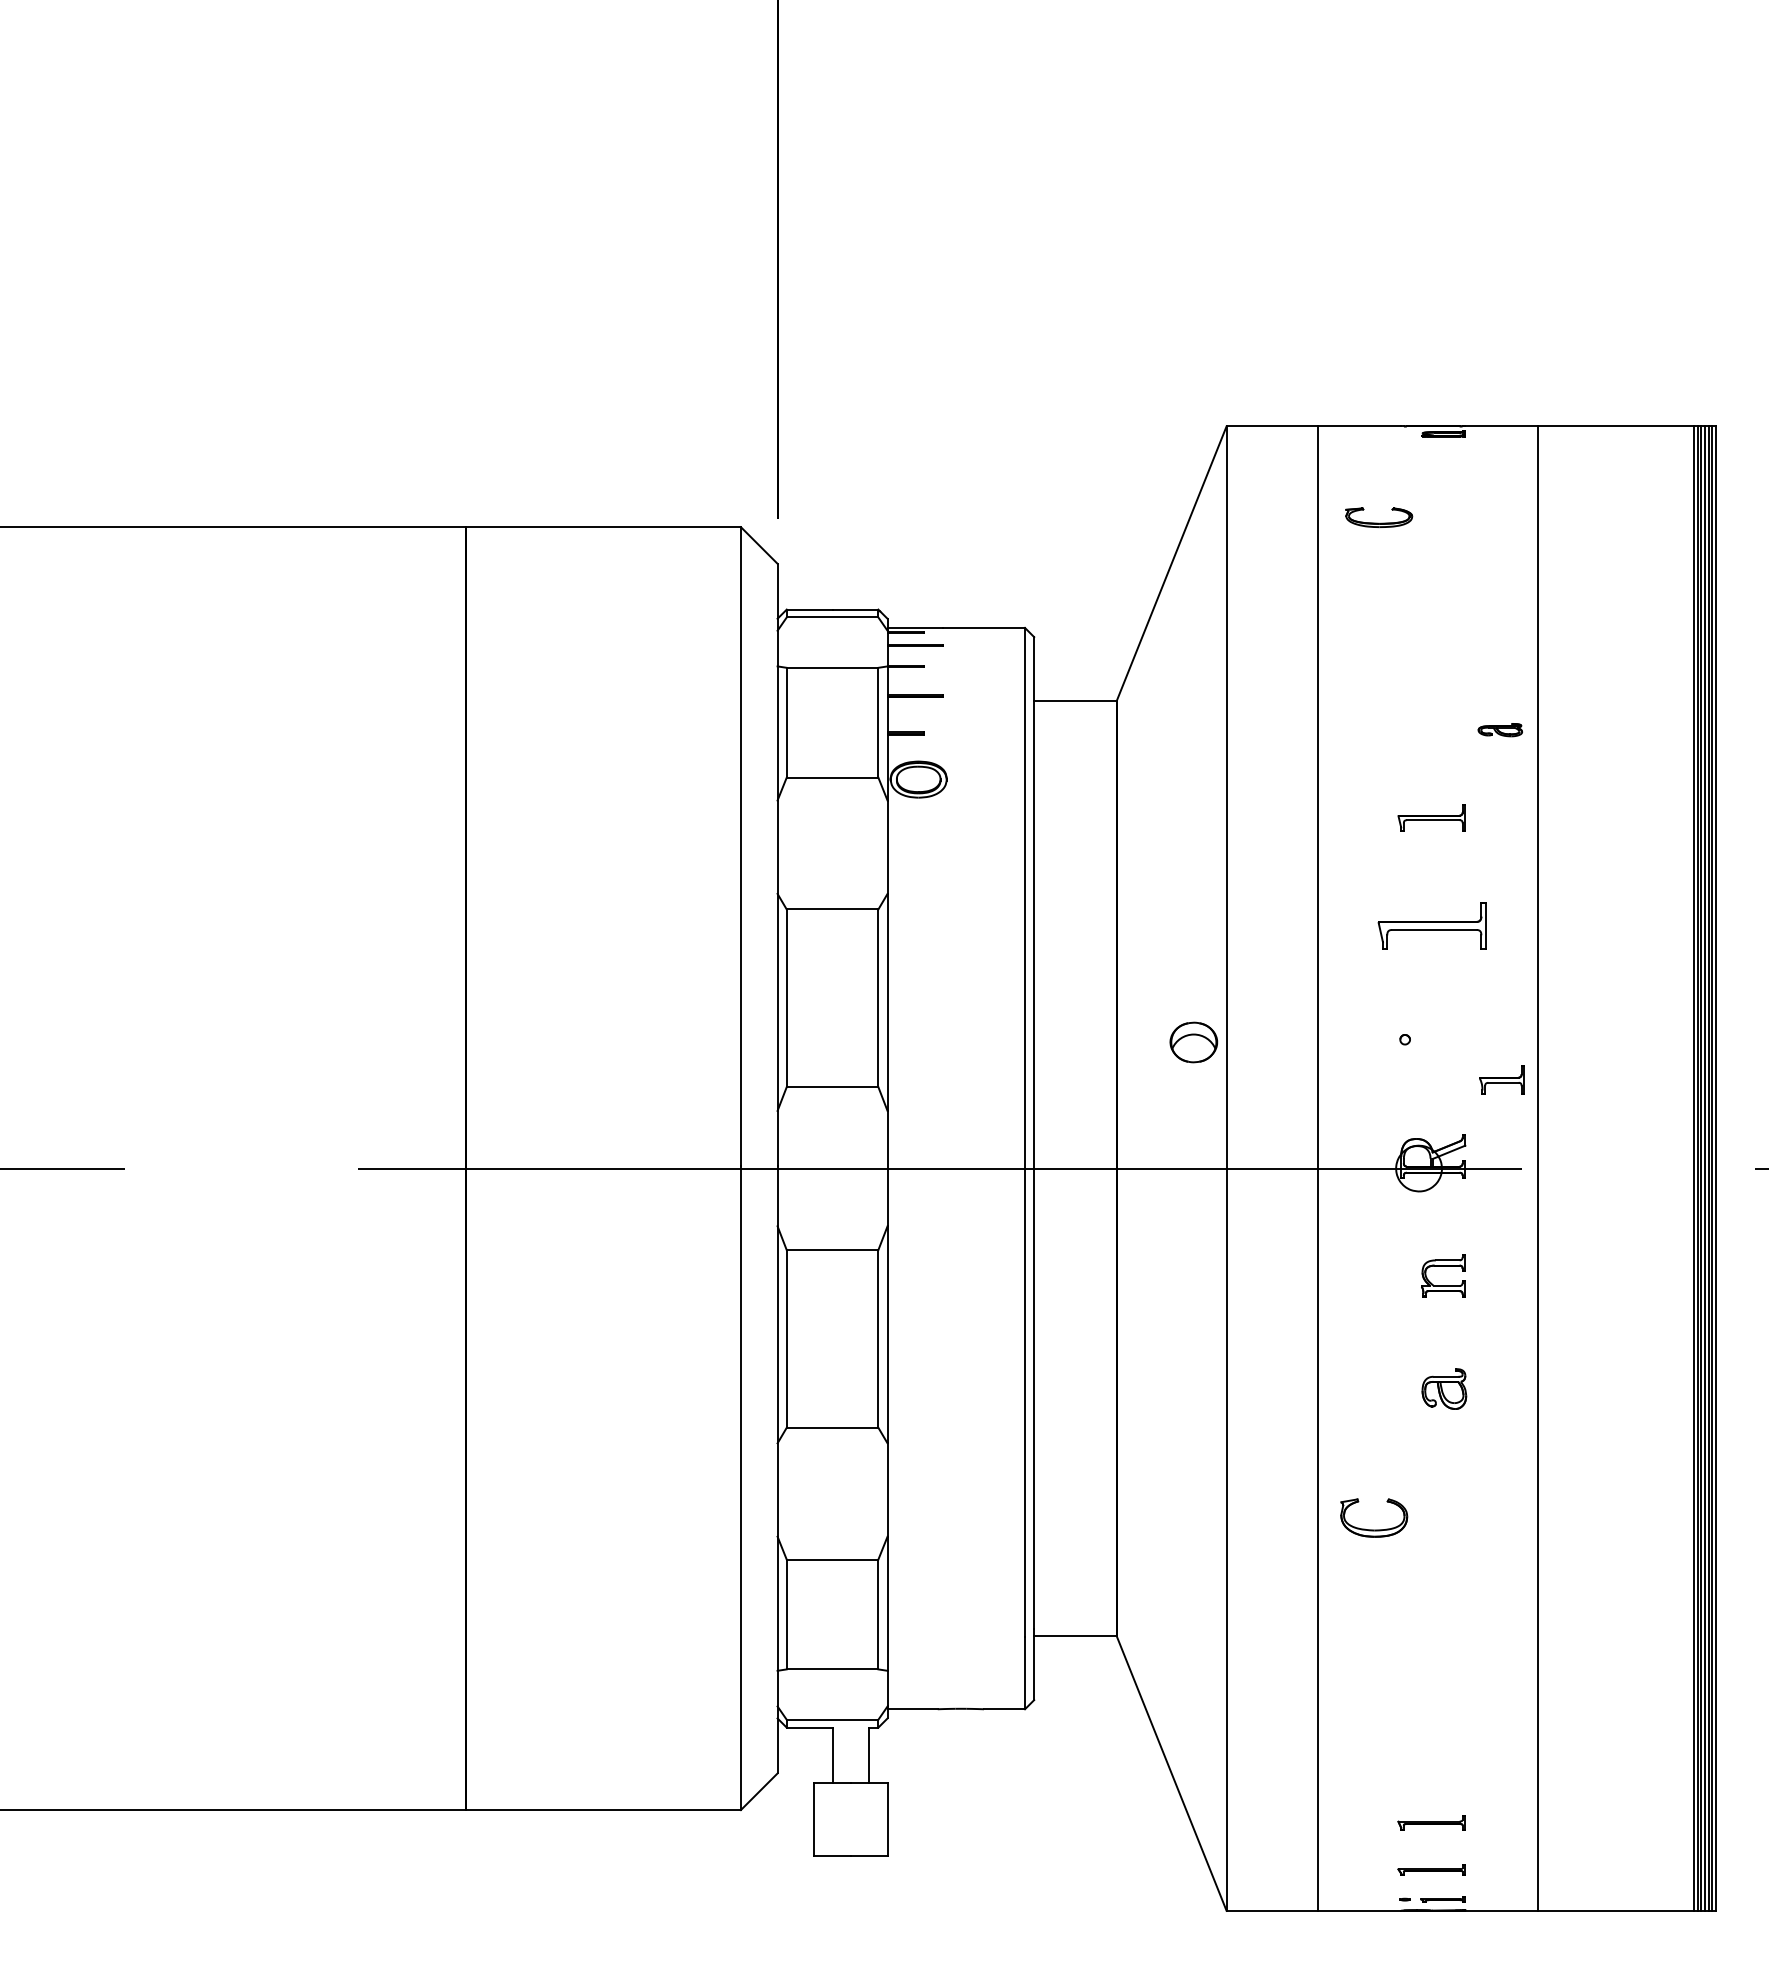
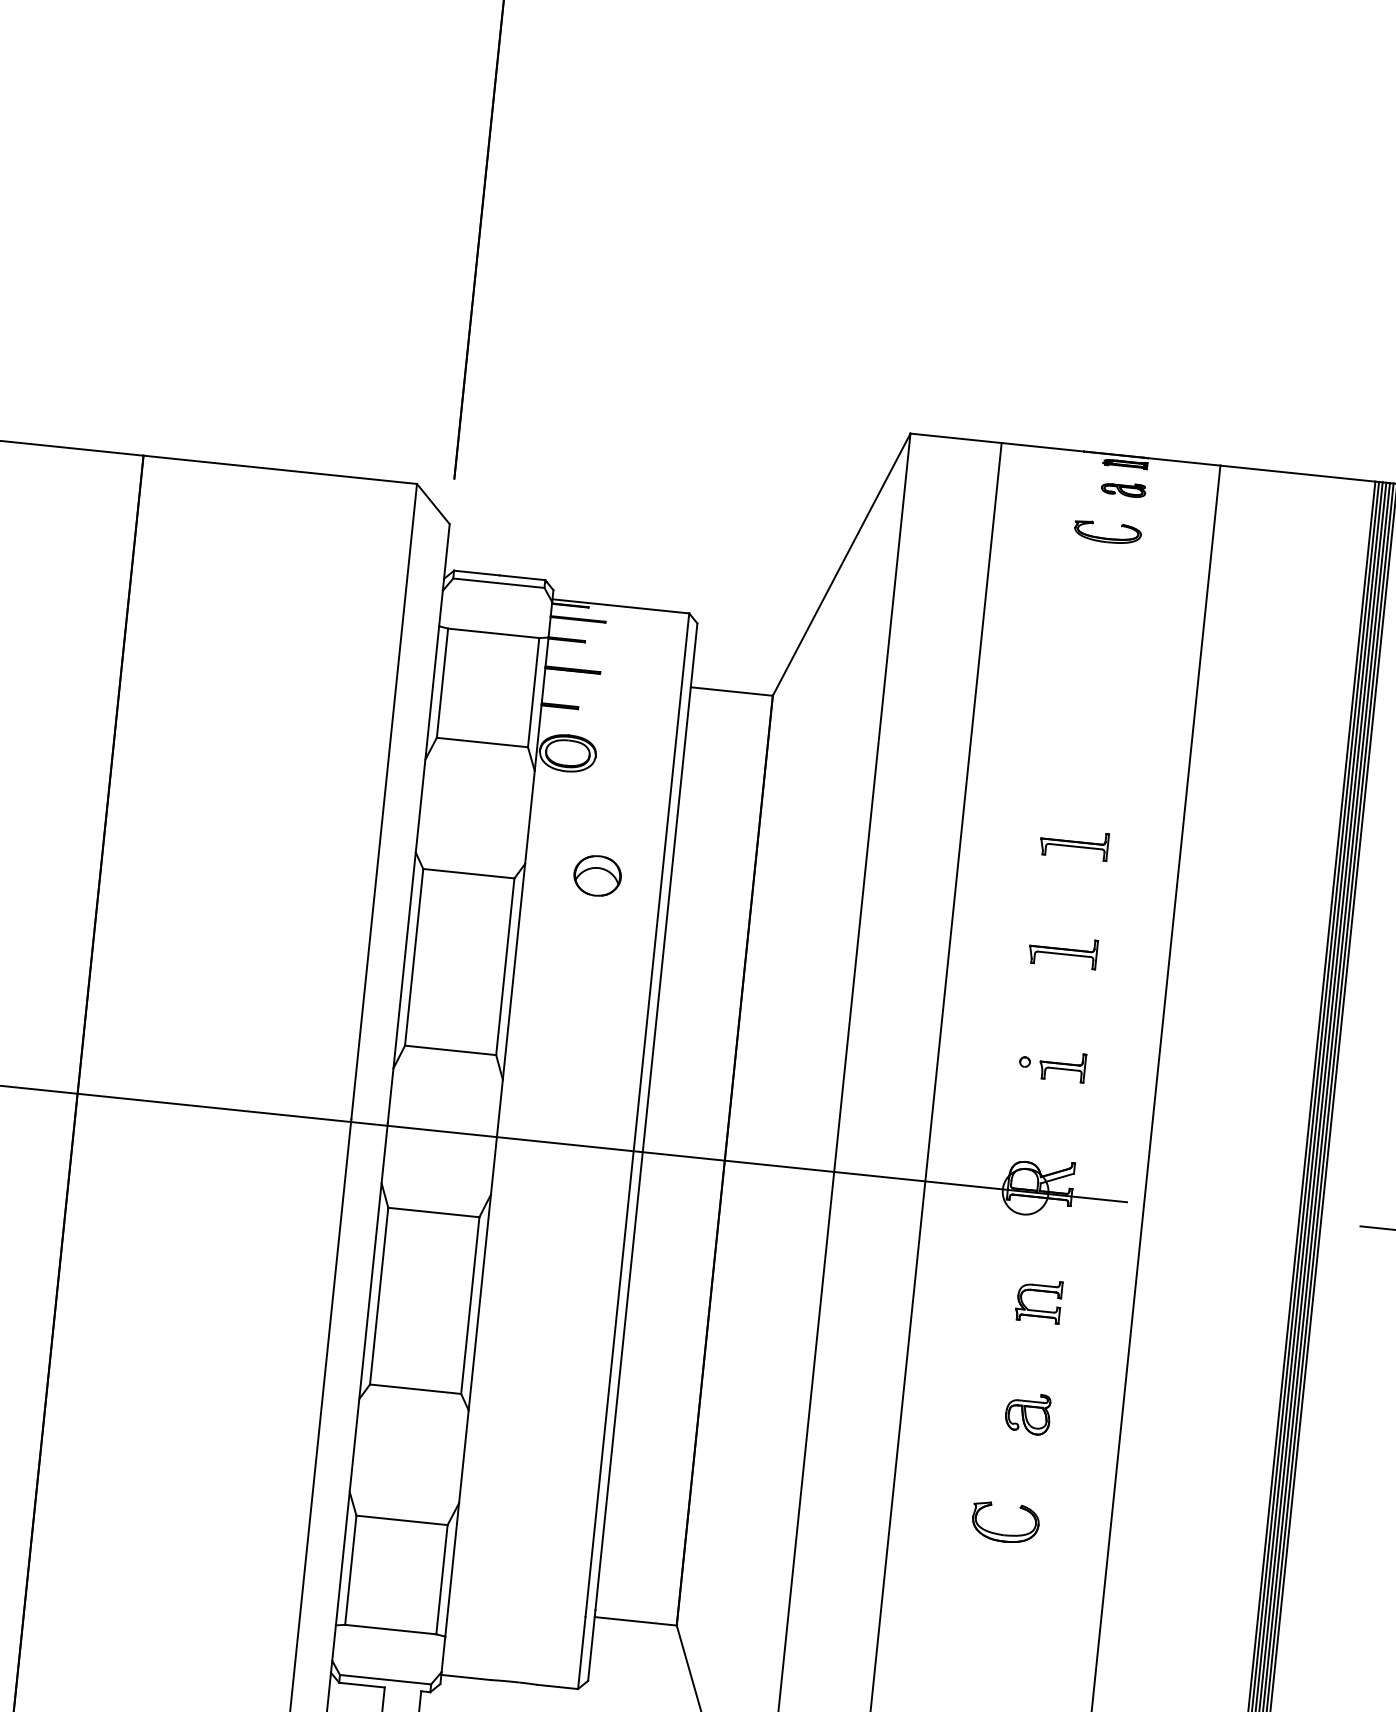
part: (1379, 517) -> (1108, 532), moved
part: (1499, 730) -> (1122, 489), moved
part: (1431, 925) -> (1062, 951), size x0.62
part: (1193, 1042) -> (597, 875), moved
part: (1501, 1079) -> (1062, 1065), moved
part: (1374, 1529) -> (1004, 1534), moved

